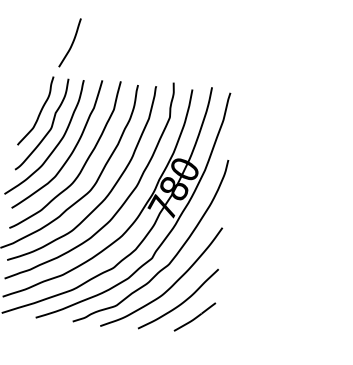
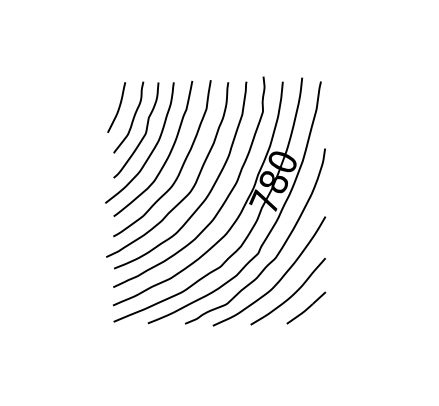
curve: (71, 42) -> (118, 107), moved

